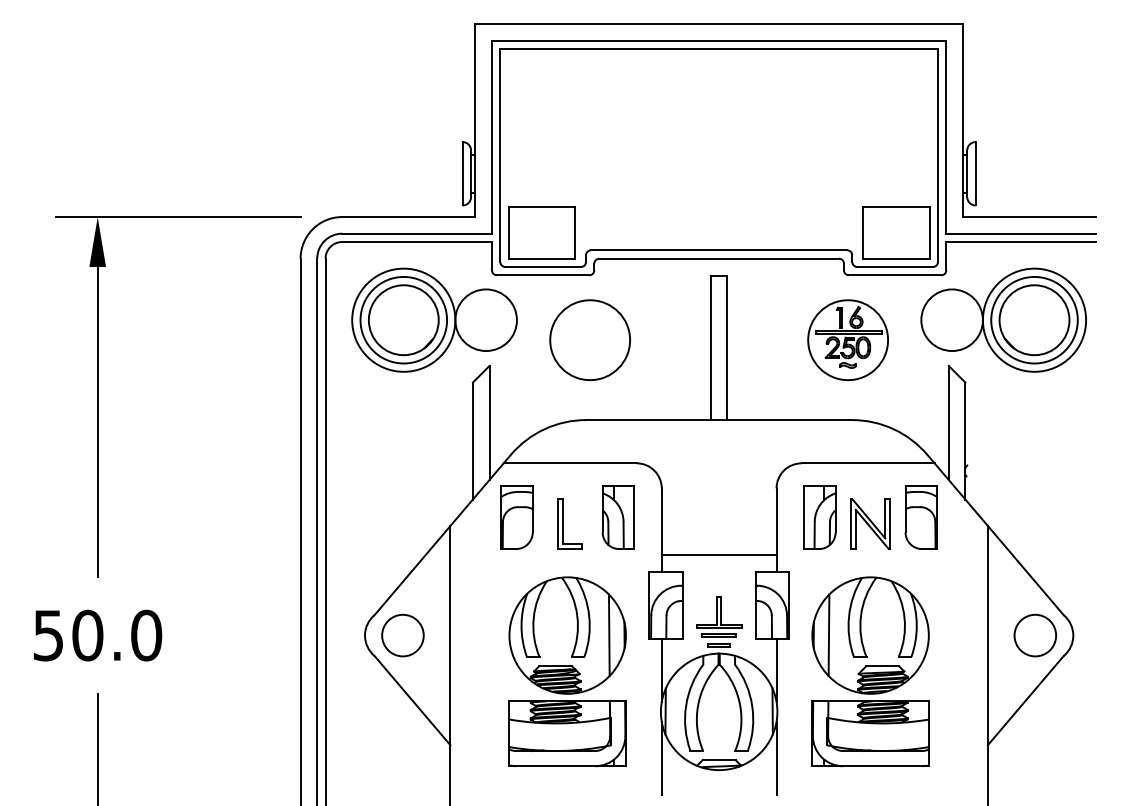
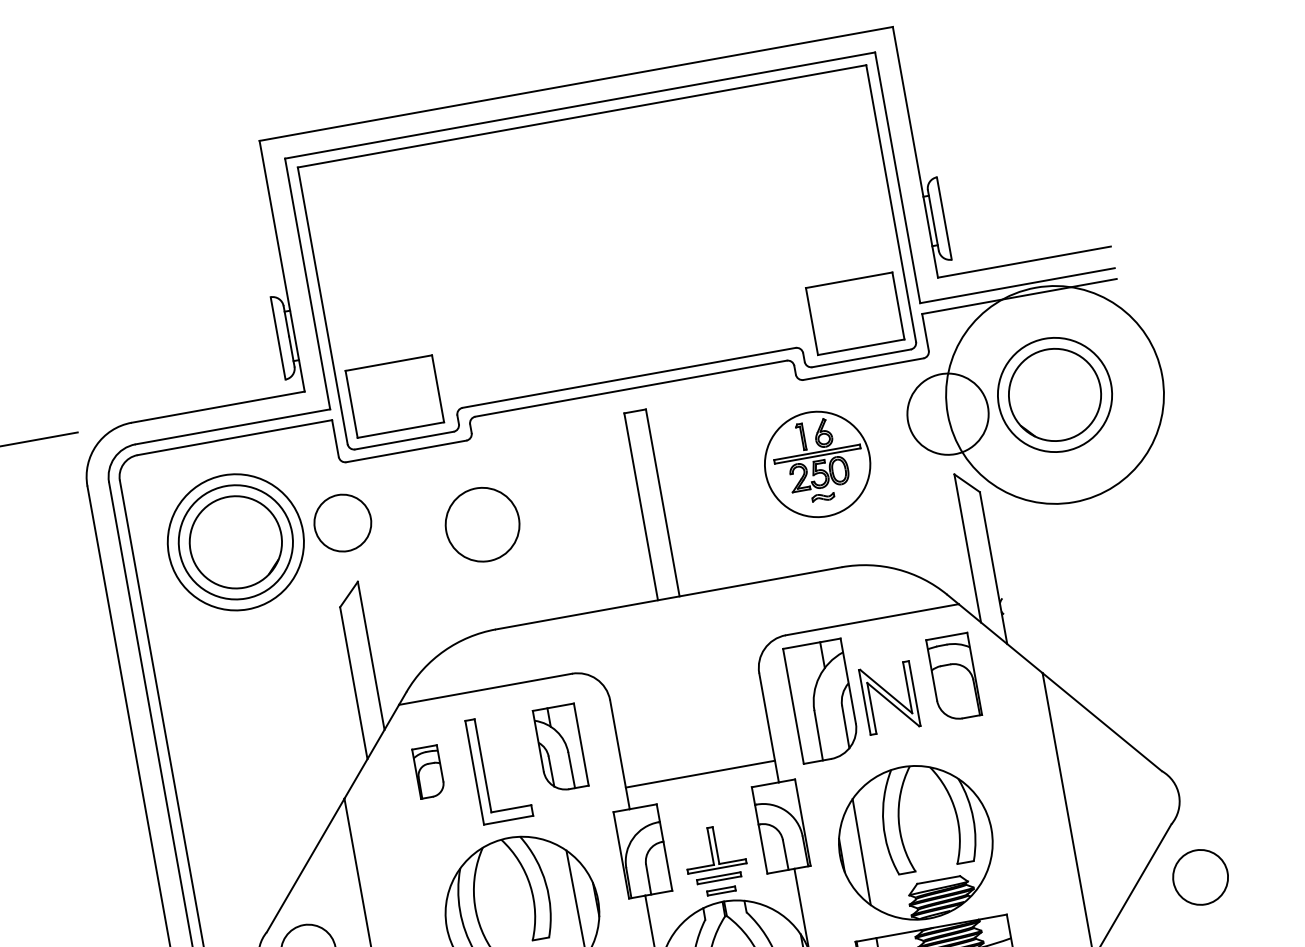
circle: (1034, 319) -> (1054, 394), size x1.6
circle: (485, 320) -> (342, 523), size x0.7
circle: (590, 340) -> (483, 525), size x0.7
part: (516, 517) -> (428, 772), size x0.6
part: (819, 517) -> (821, 701), size x1.4
part: (569, 523) -> (498, 767), size x1.6
circle: (1034, 635) -> (1199, 877), moved

